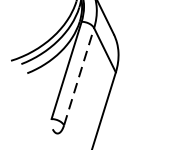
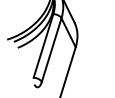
line: (78, 75) -> (51, 49), dashed -> solid

